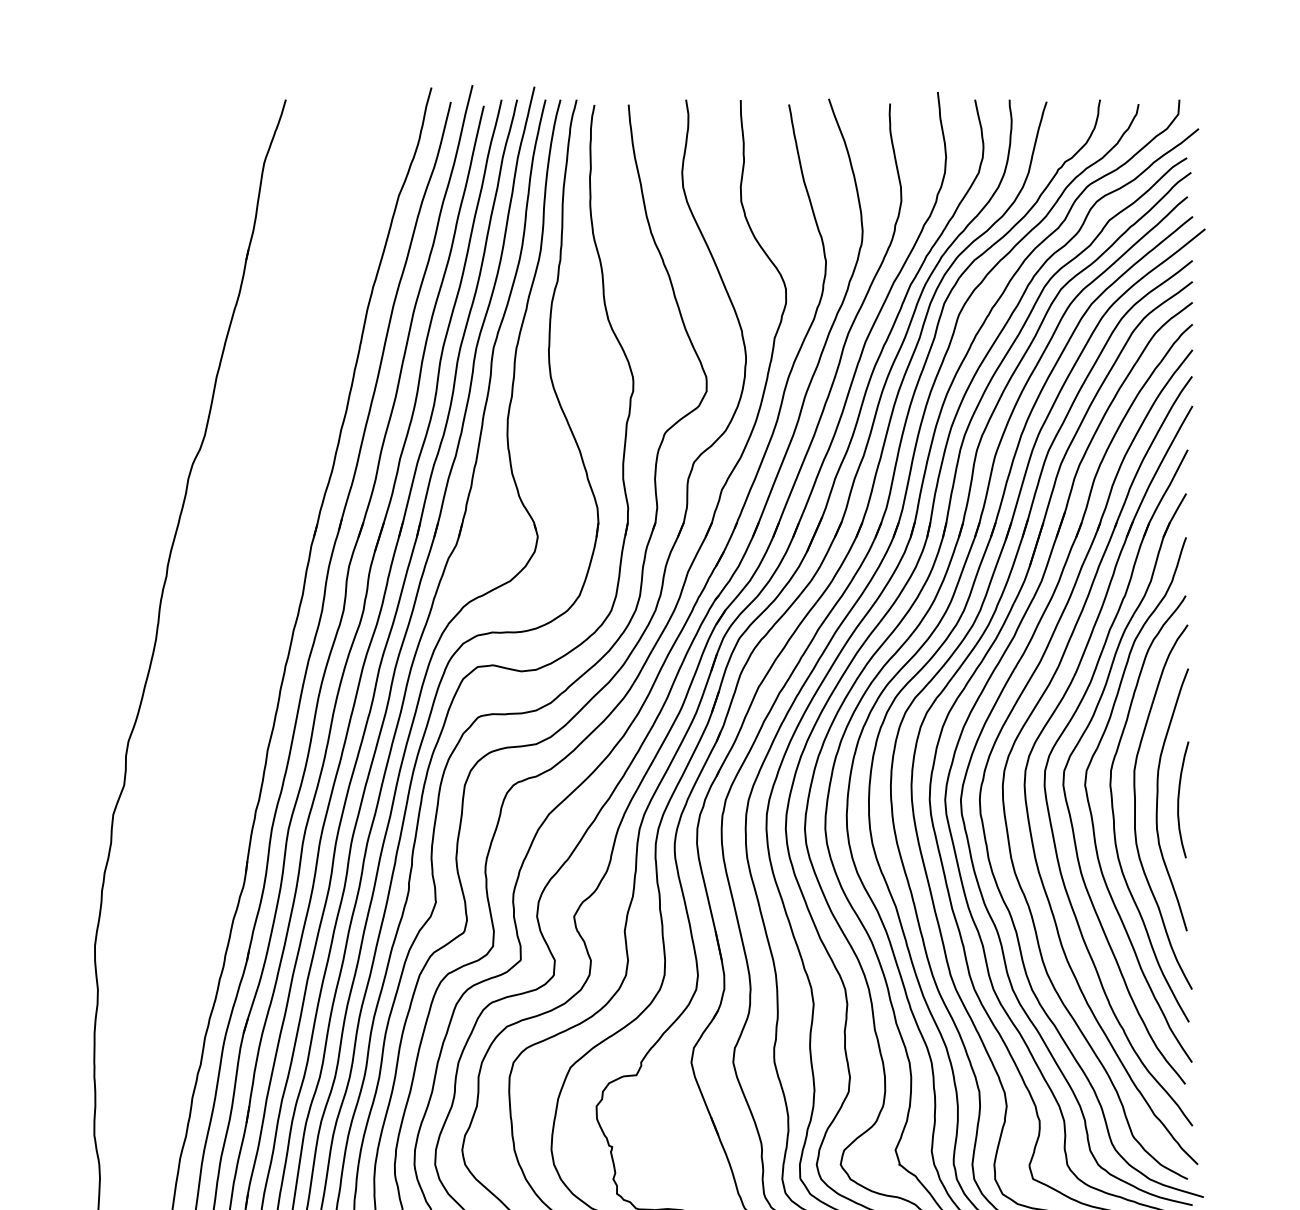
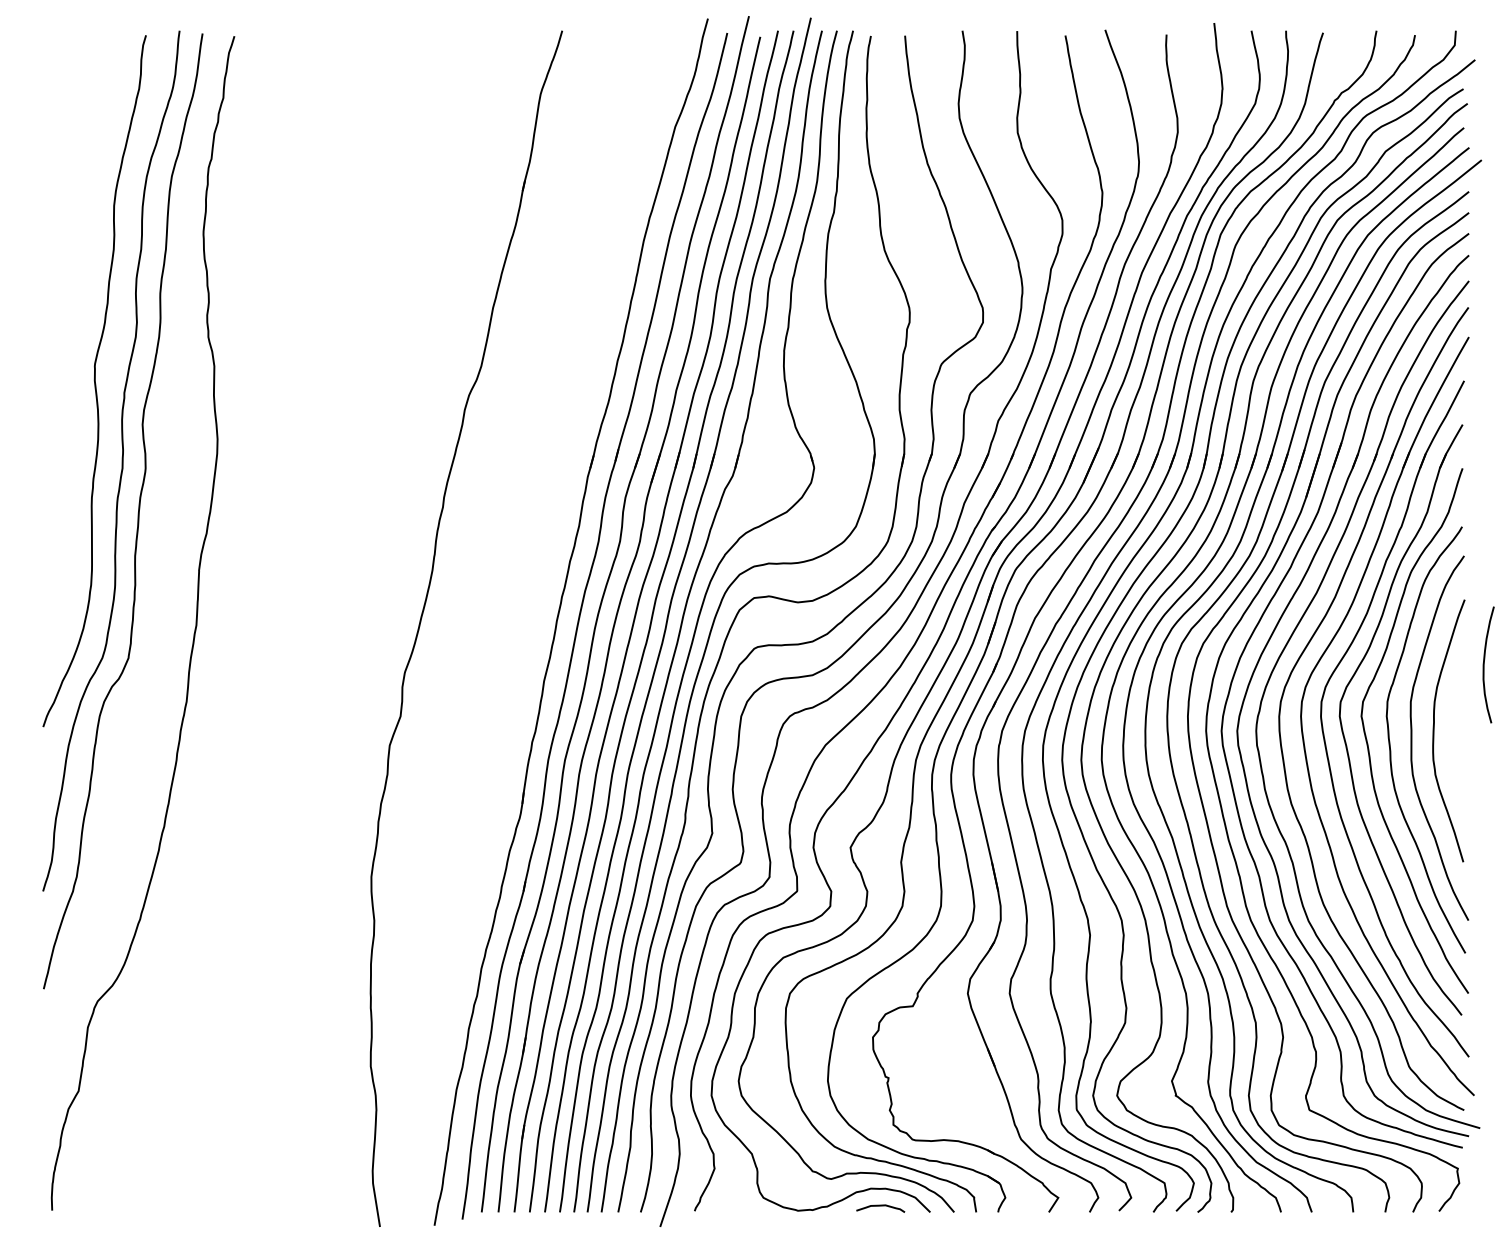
curve: (1179, 799) -> (1484, 664), moved

